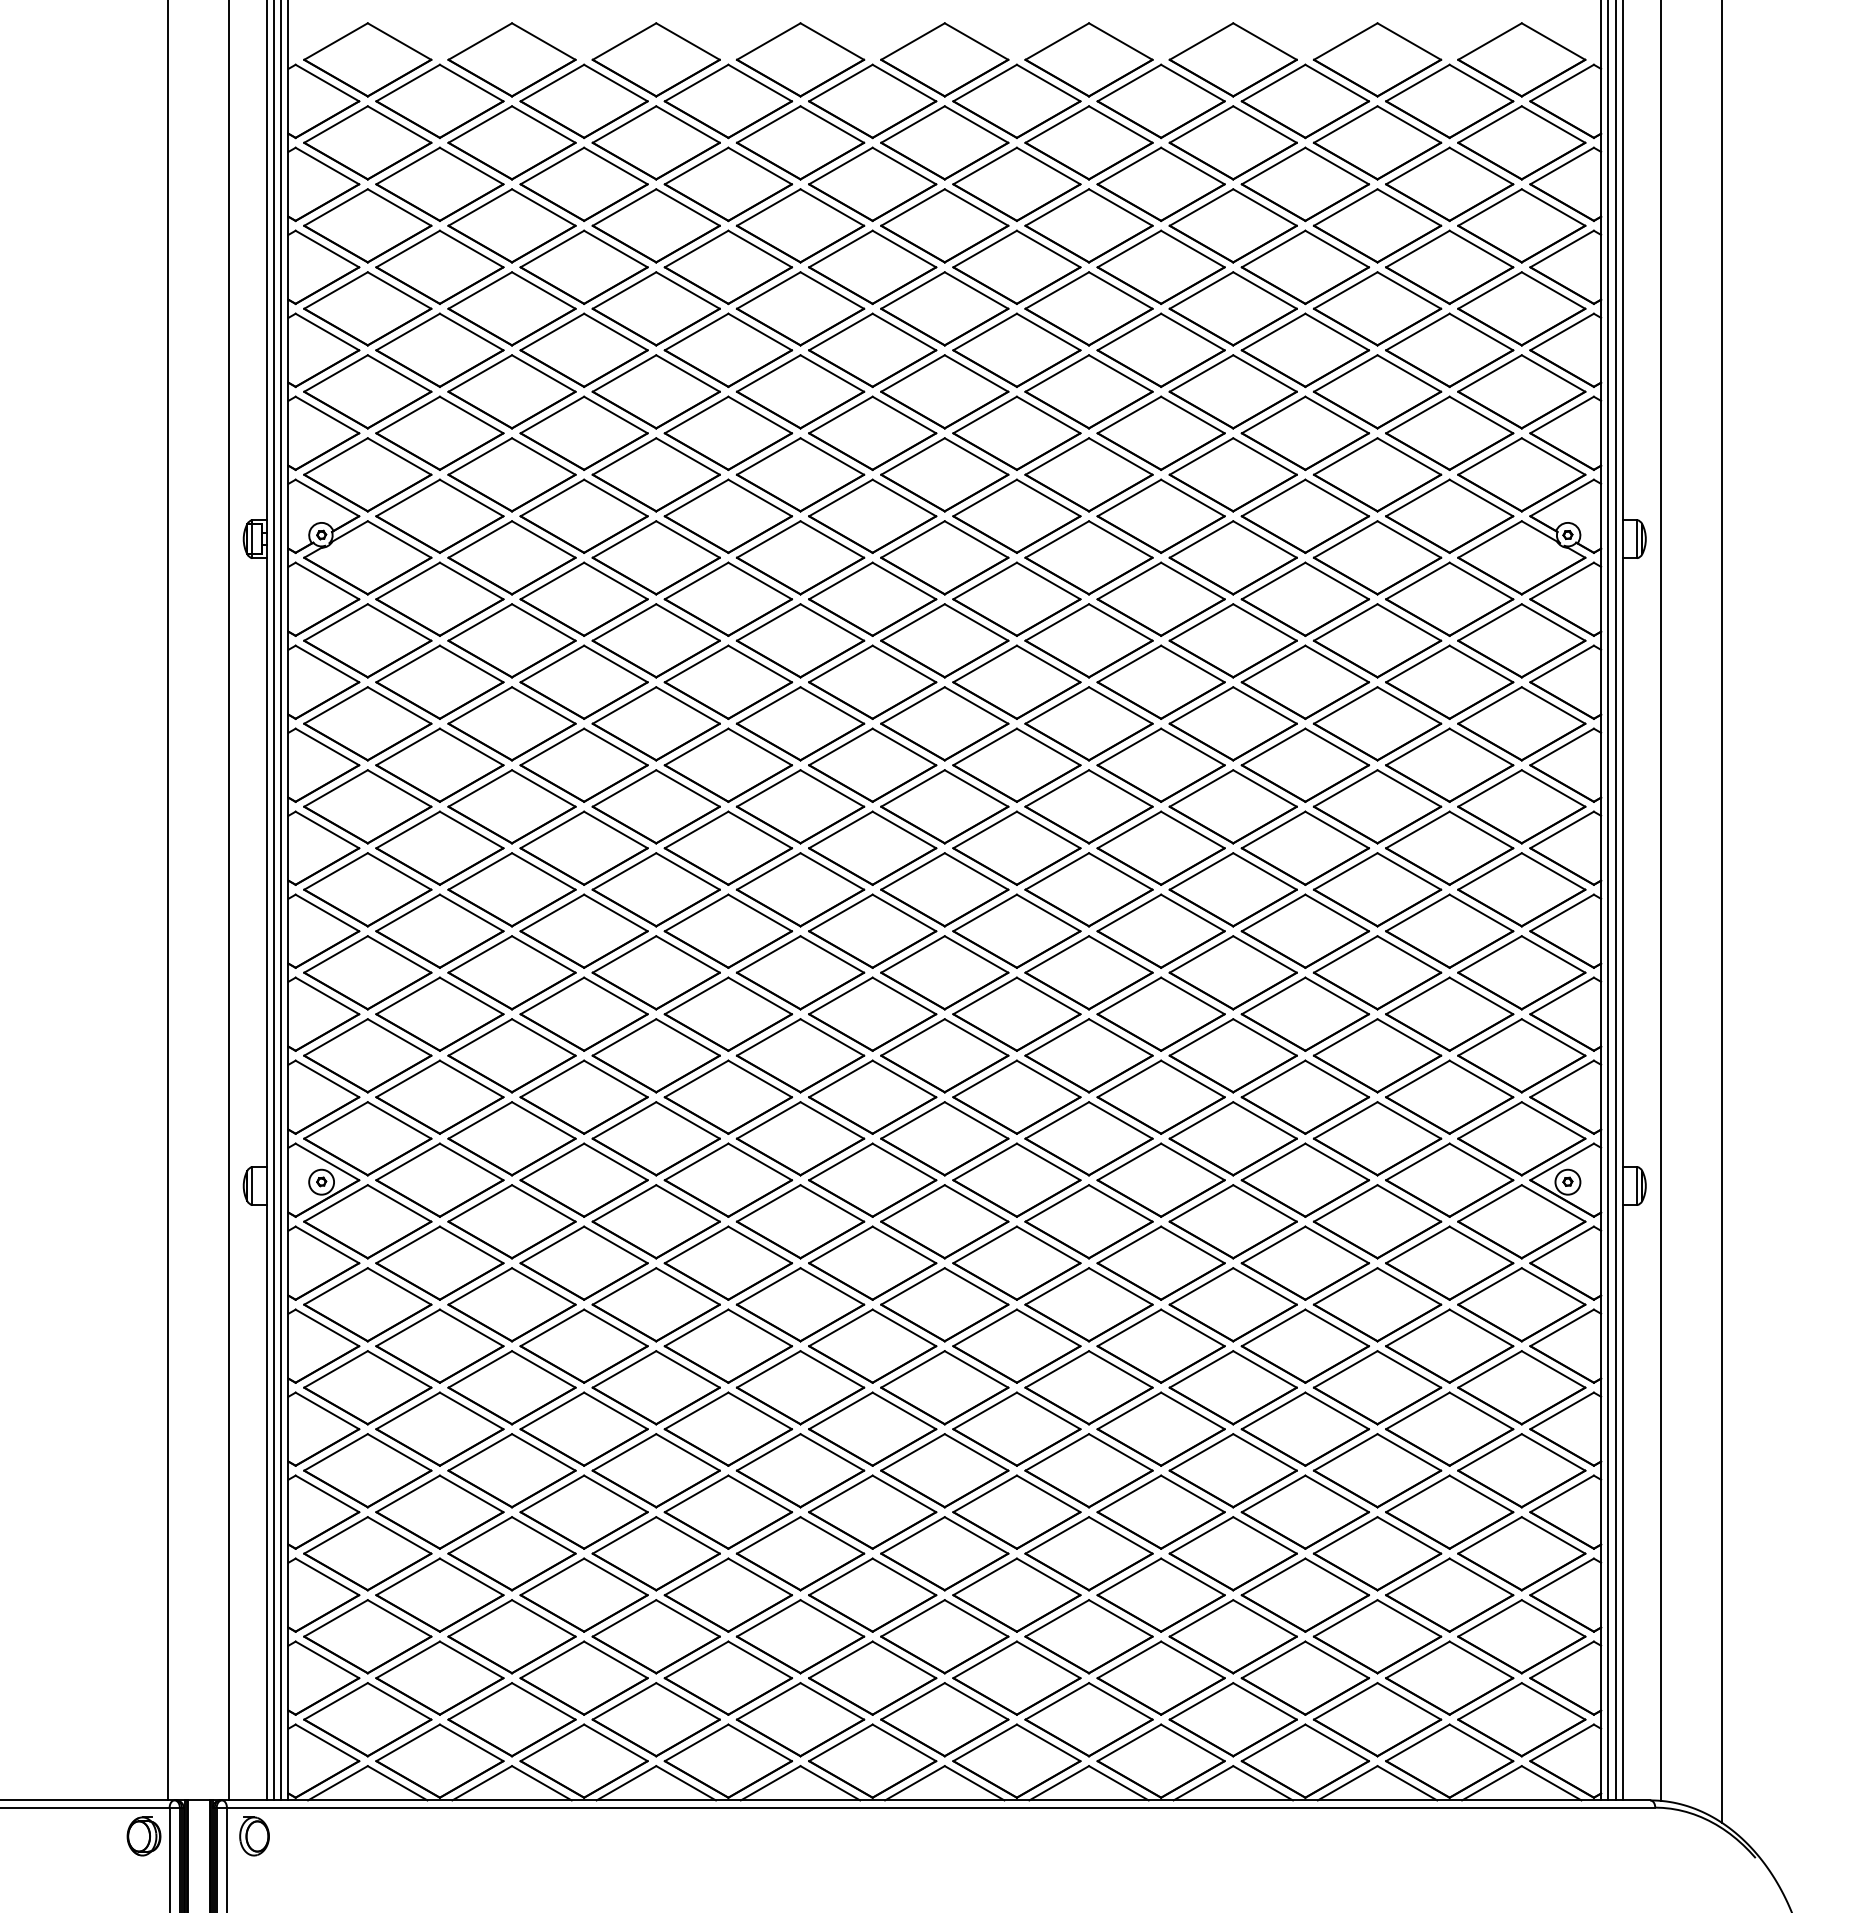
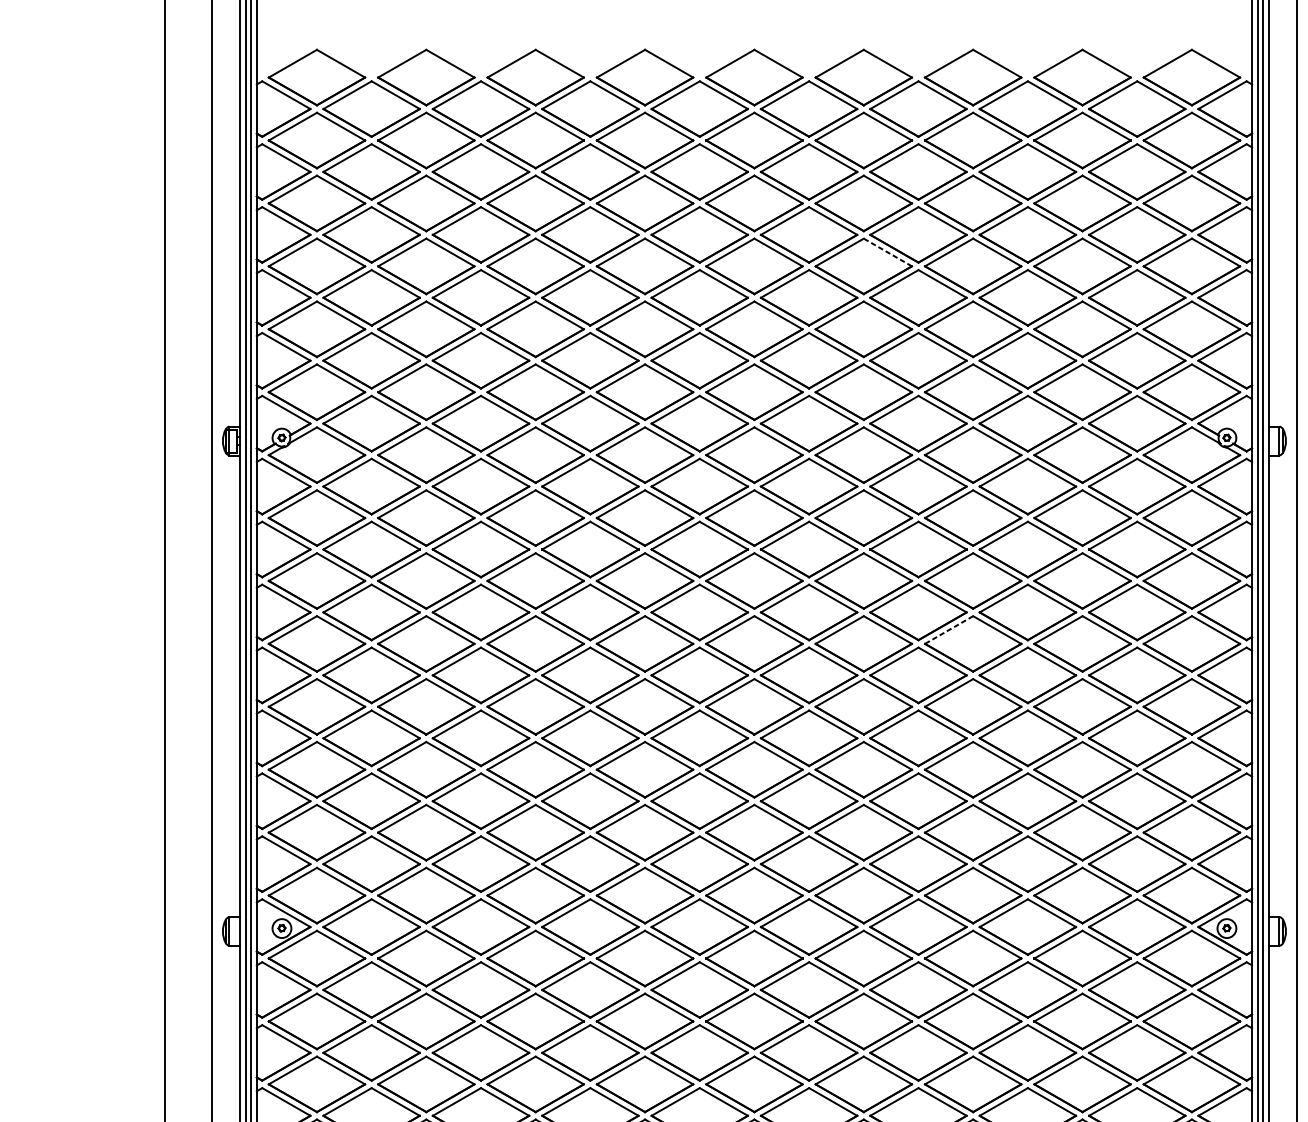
line: (1120, 290) -> (887, 252), solid -> dashed
line: (1201, 788) -> (949, 630), solid -> dashed

